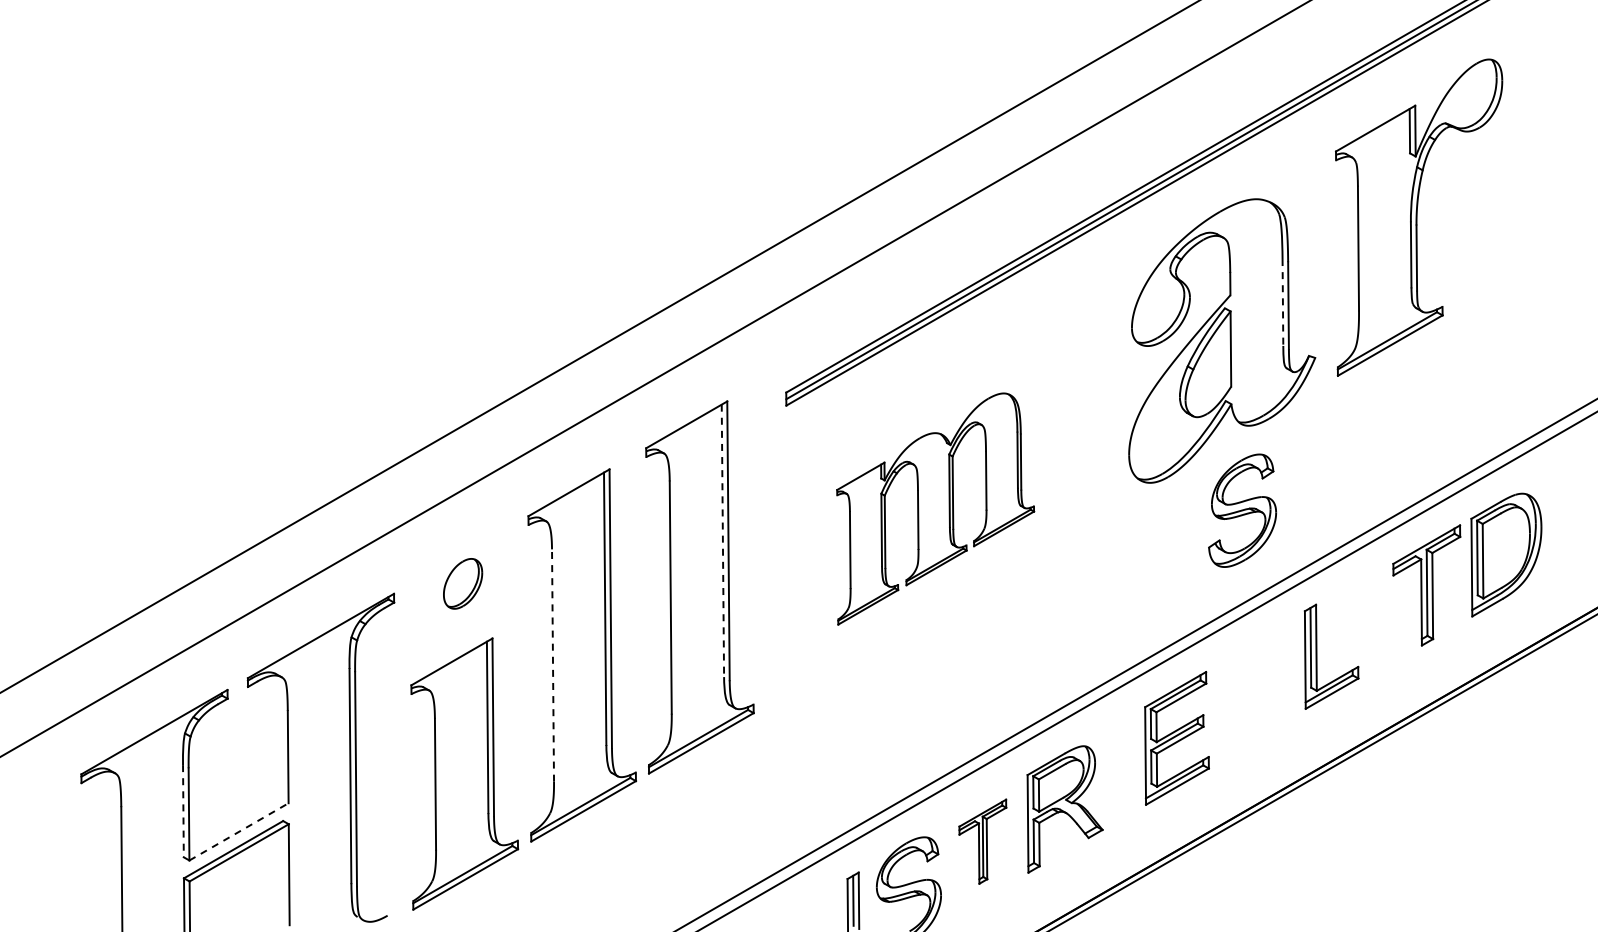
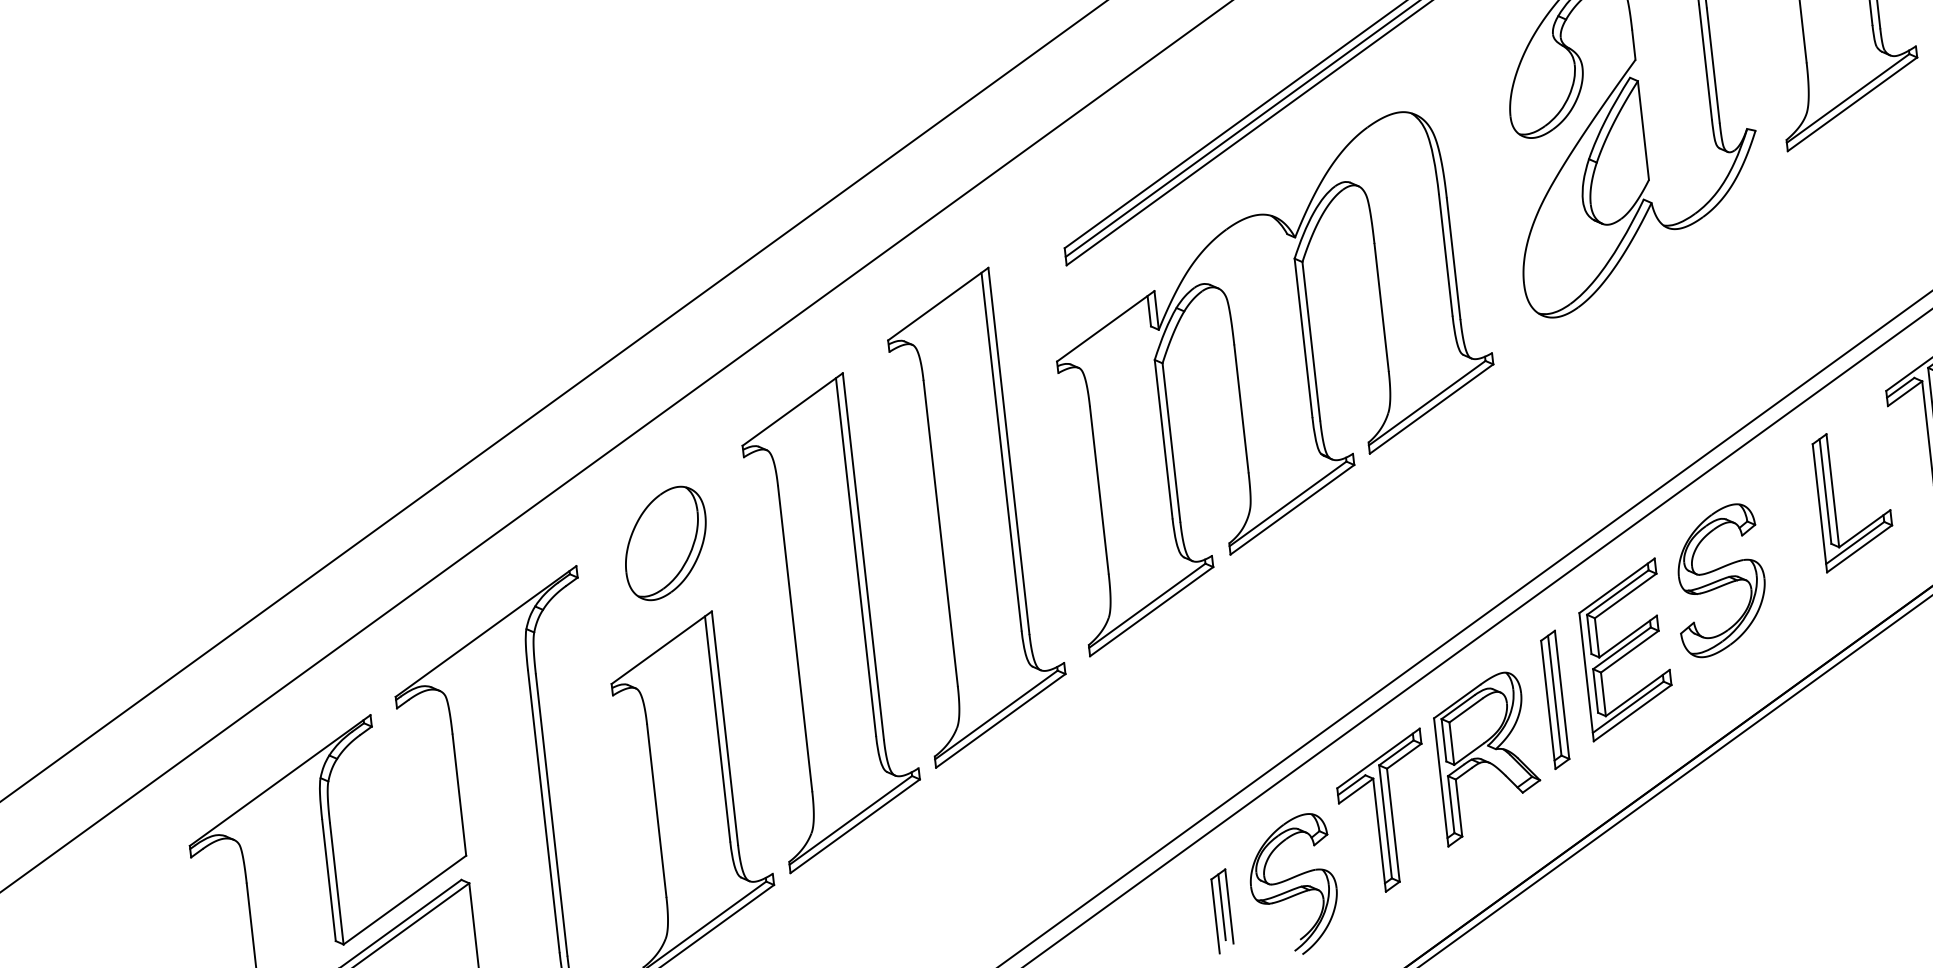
line: (1282, 302) -> (1704, 62), dashed -> solid
part: (935, 508) -> (1276, 380), size x1.67
part: (1242, 510) -> (1719, 580), moved
line: (722, 541) -> (1001, 452), dashed -> solid
part: (462, 583) -> (664, 543), size x1.67
part: (1317, 656) -> (1835, 501), moved
line: (553, 665) -> (795, 638), dashed -> solid
part: (1120, 770) -> (1555, 699), added
line: (183, 811) -> (329, 880), dashed -> solid
line: (239, 831) -> (405, 899), dashed -> solid
part: (982, 841) -> (1383, 811), size x1.43

